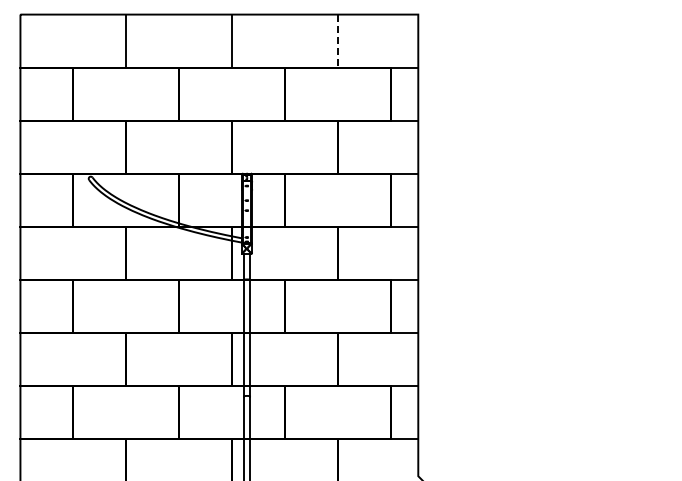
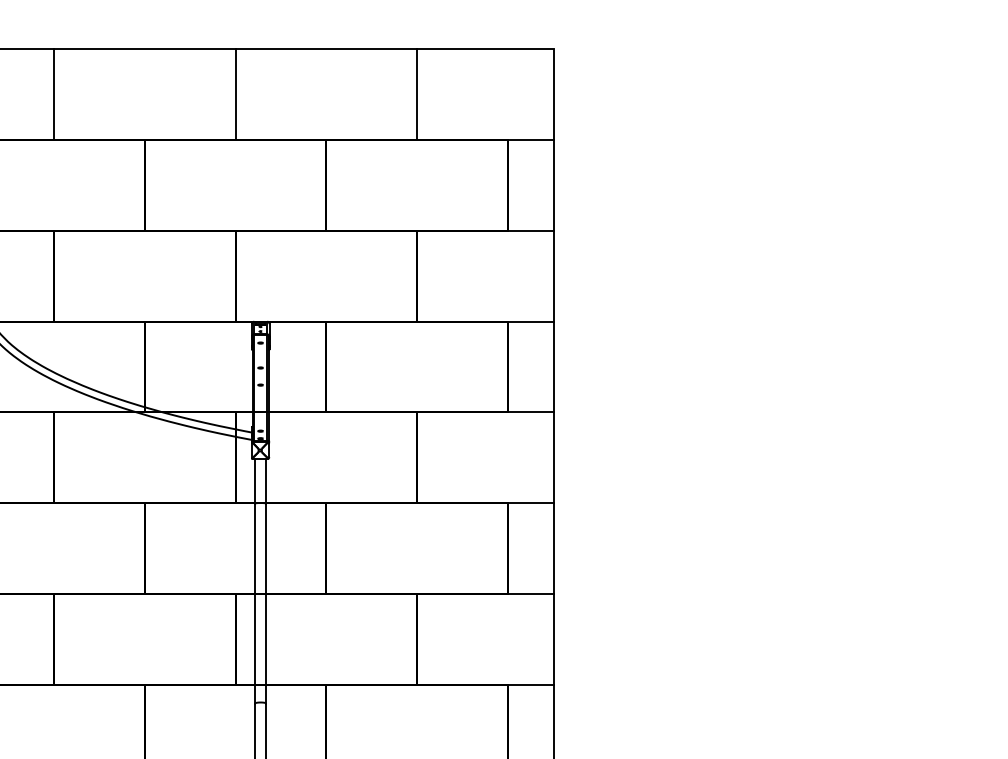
line: (338, 41) -> (417, 95), dashed -> solid

